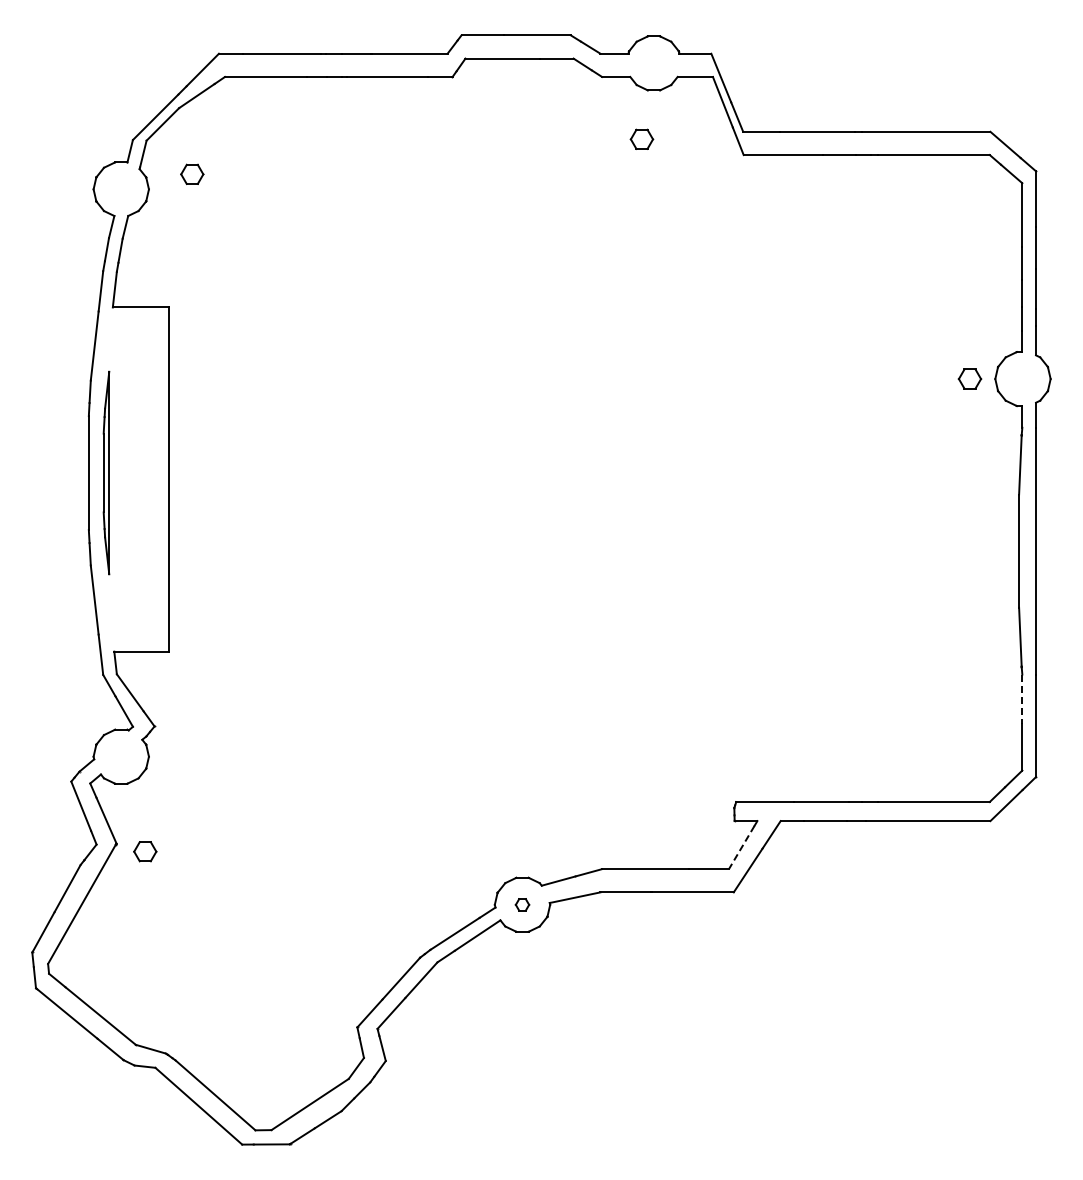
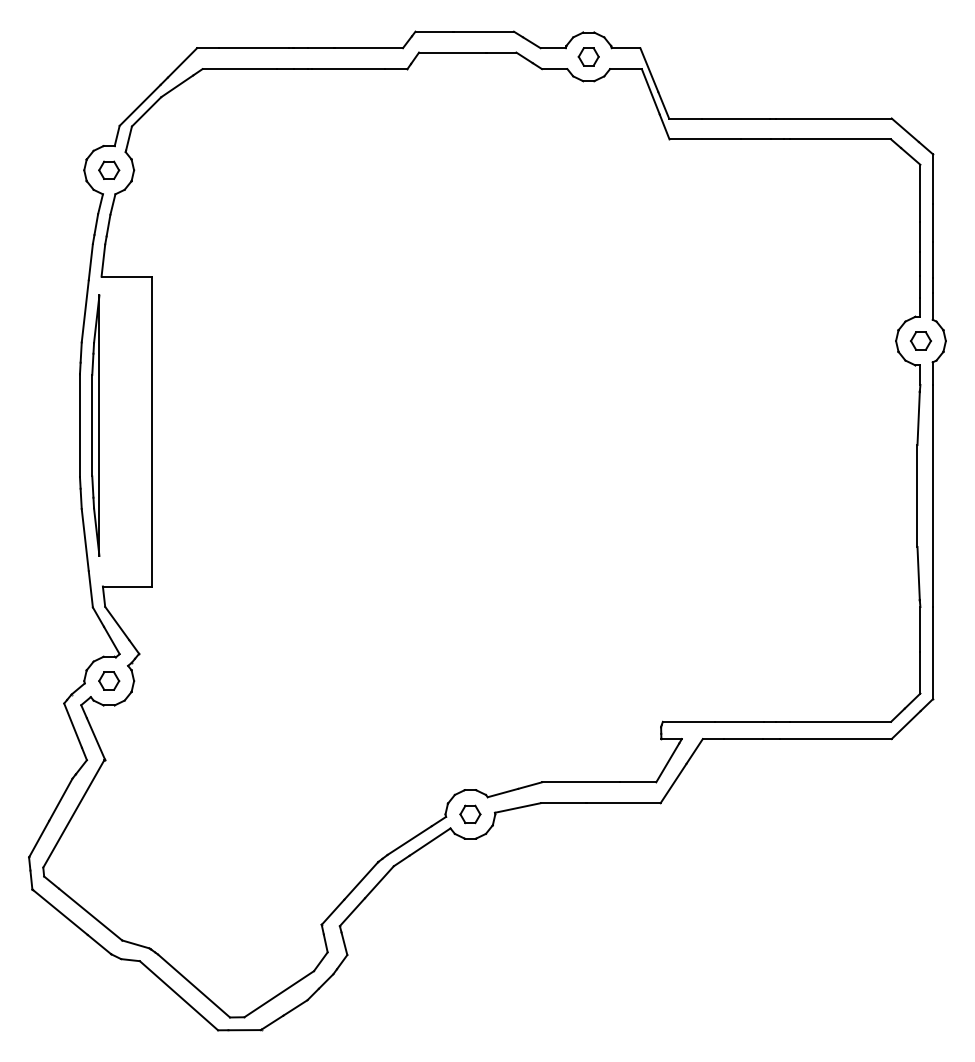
part: (641, 138) -> (588, 56), moved
part: (192, 173) -> (109, 169), moved
part: (969, 378) -> (920, 340), moved
part: (106, 472) -> (95, 425), size x1.43
line: (1022, 699) -> (920, 629), dashed -> solid
line: (741, 848) -> (667, 763), dashed -> solid
part: (145, 851) -> (109, 680), moved
part: (522, 904) -> (470, 814), size x1.67

